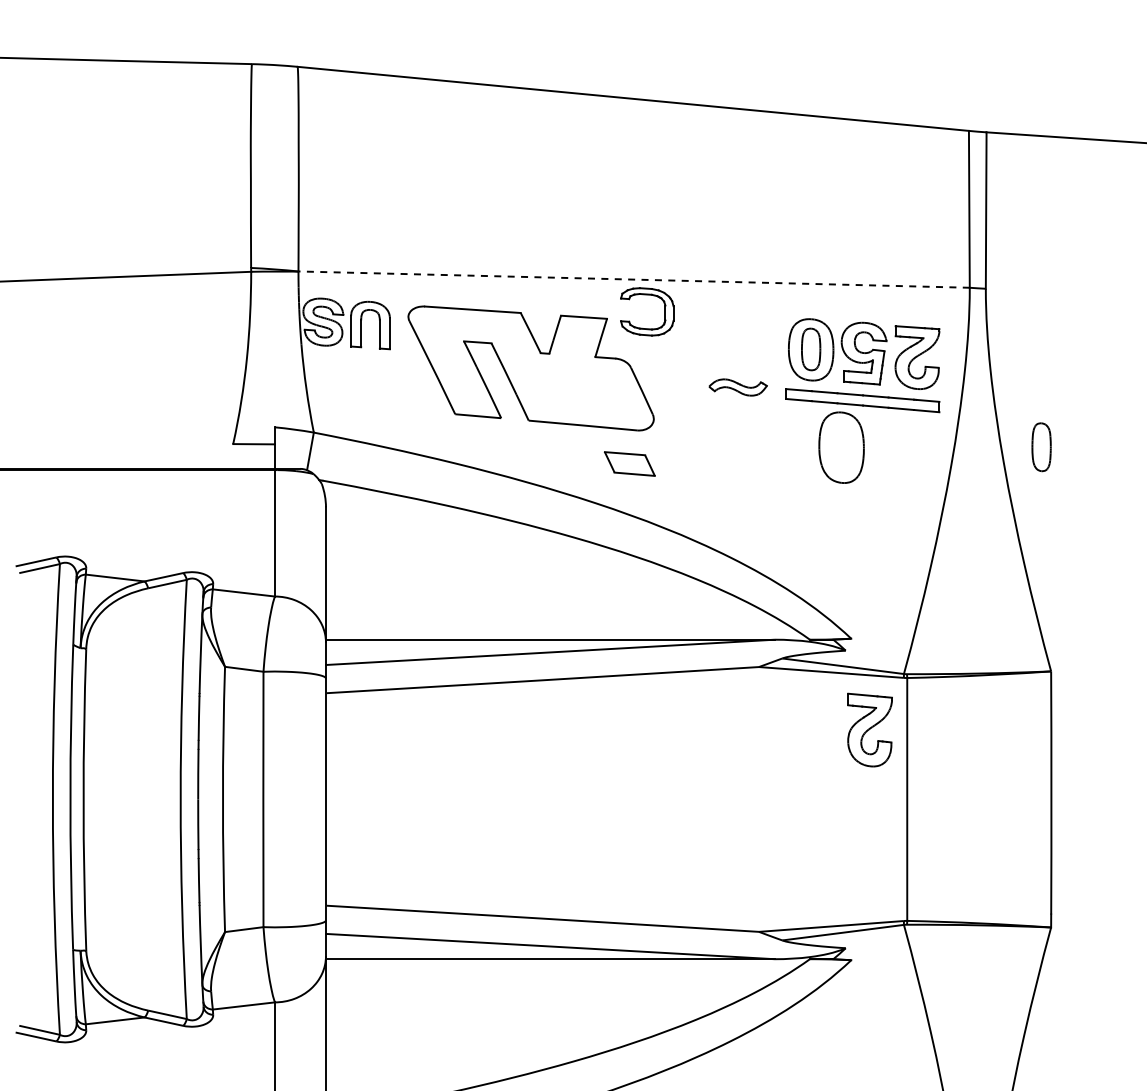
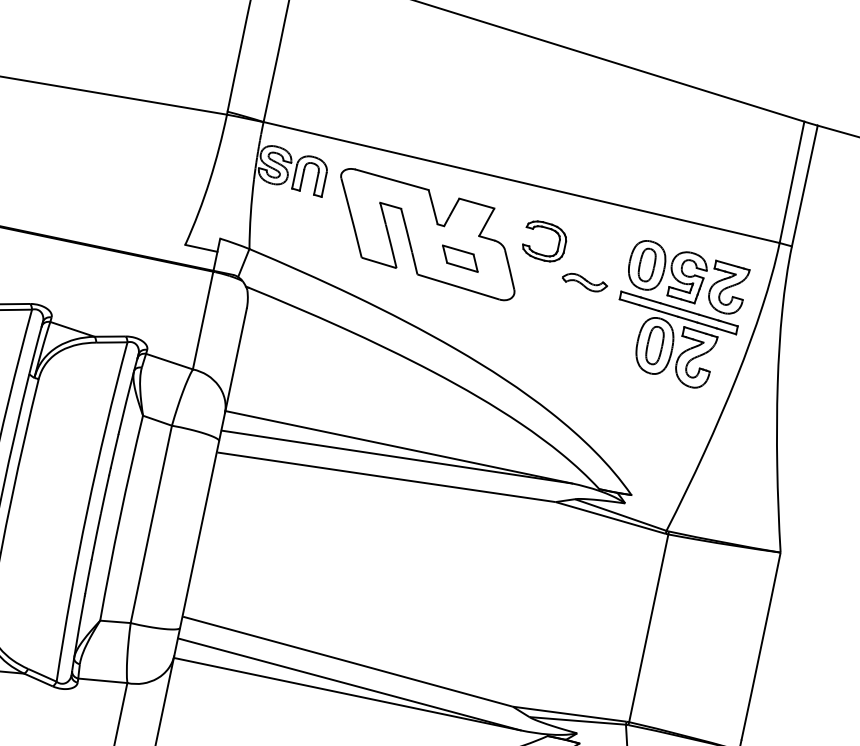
line: (634, 279) -> (521, 182), dashed -> solid
part: (647, 295) -> (547, 229), moved
part: (1041, 447) -> (654, 345), moved
part: (629, 463) -> (460, 258), moved
part: (869, 729) -> (694, 358), moved

